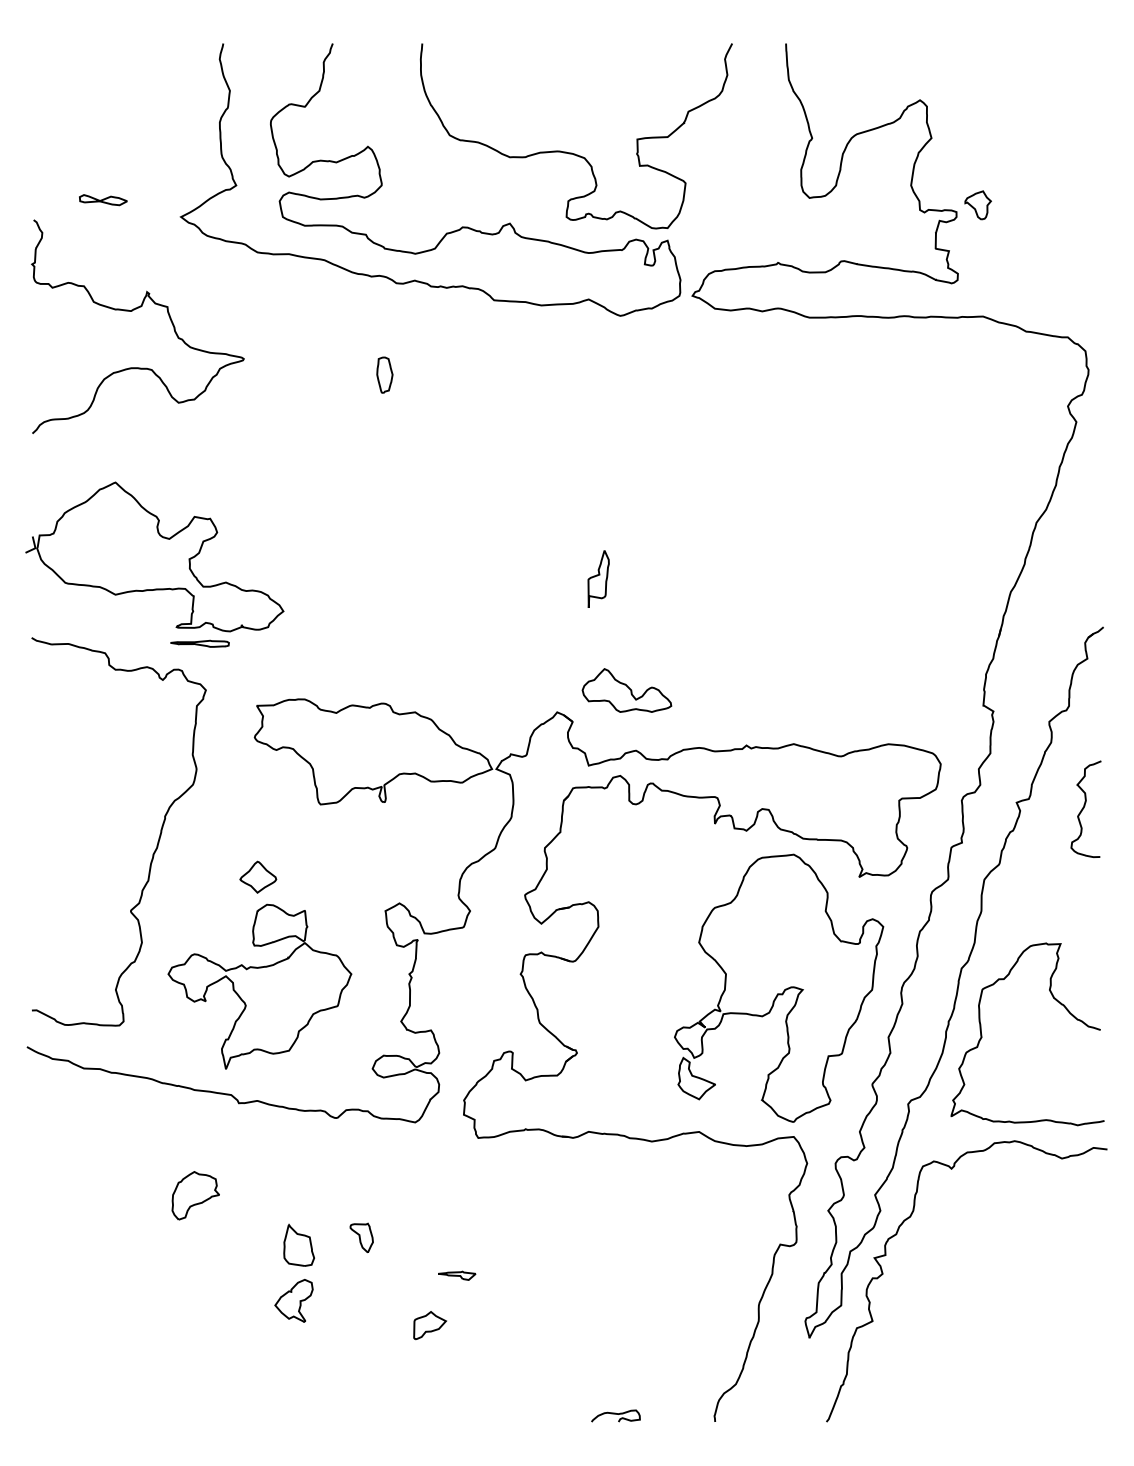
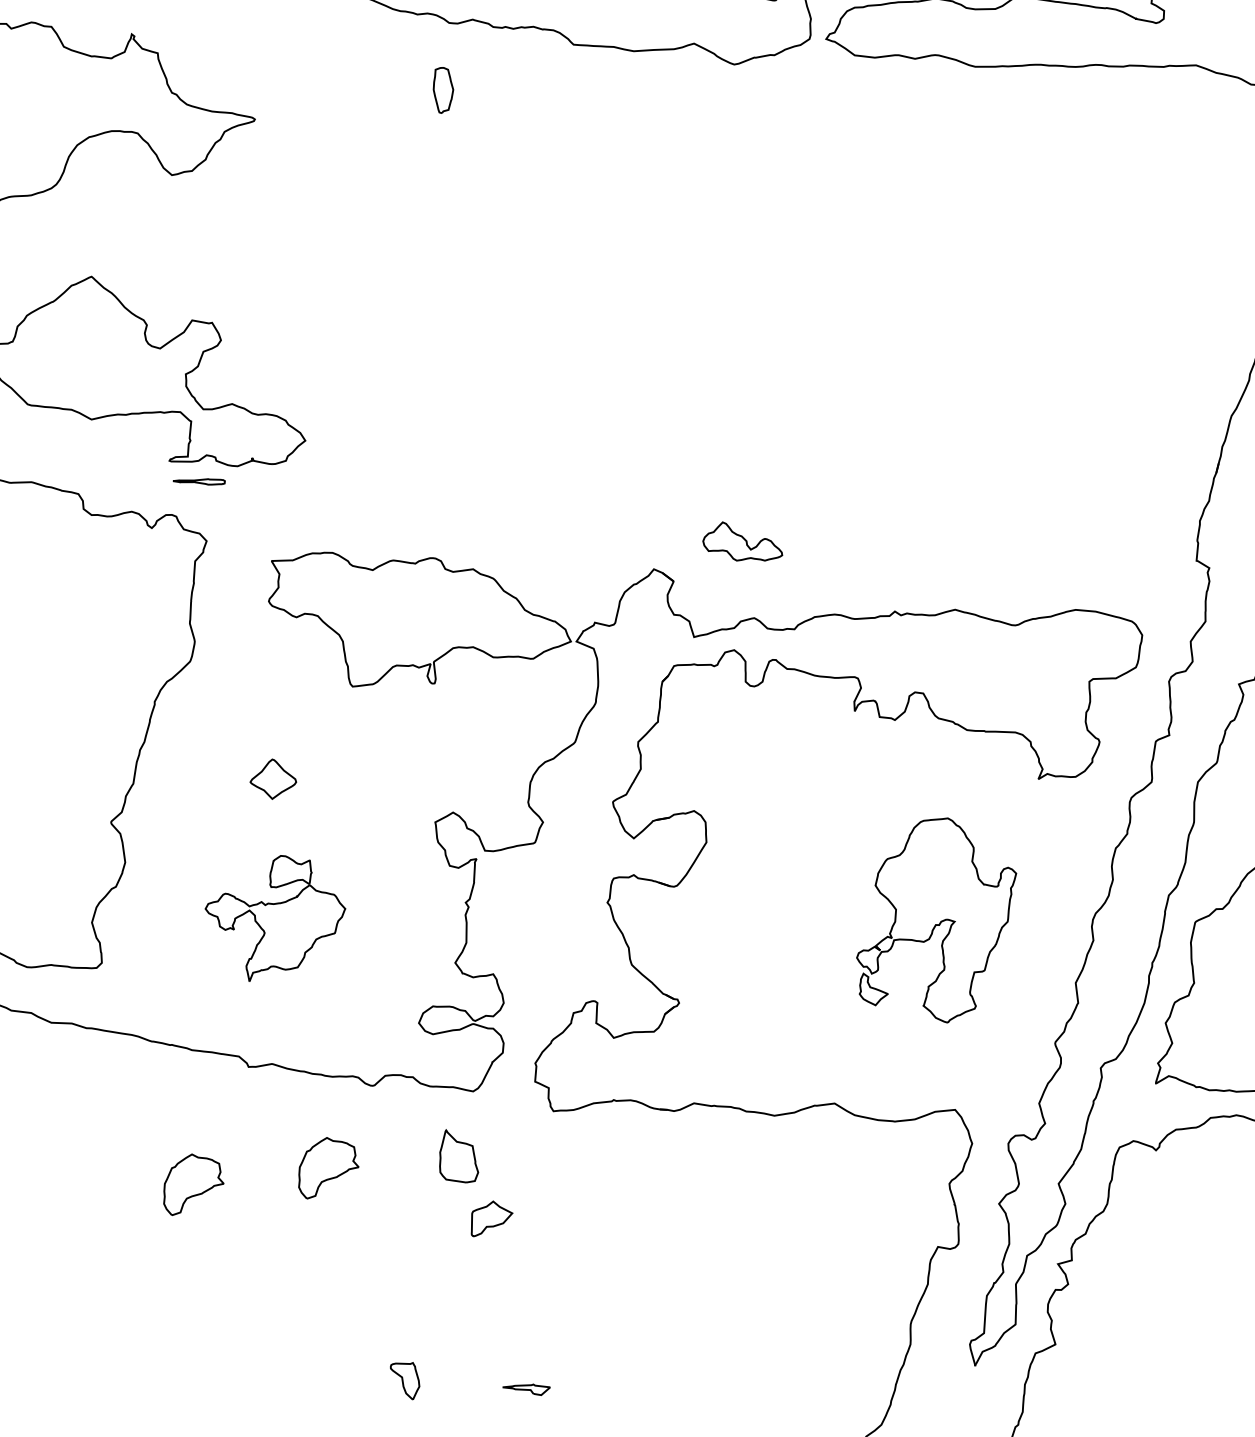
part: (384, 374) -> (442, 89), moved
part: (598, 578) -> (706, 398), removed
part: (199, 643) -> (198, 481), size x0.7
part: (626, 690) -> (742, 541), size x0.7
part: (259, 986) -> (274, 918), size x0.6
part: (779, 987) -> (936, 919), size x0.6
part: (301, 1182) -> (328, 1167), added
part: (361, 1237) -> (404, 1380), moved
part: (298, 1244) -> (458, 1155), moved
part: (457, 1275) -> (526, 1389), moved
part: (293, 1300) -> (318, 1318), removed
part: (429, 1325) -> (491, 1218), moved

